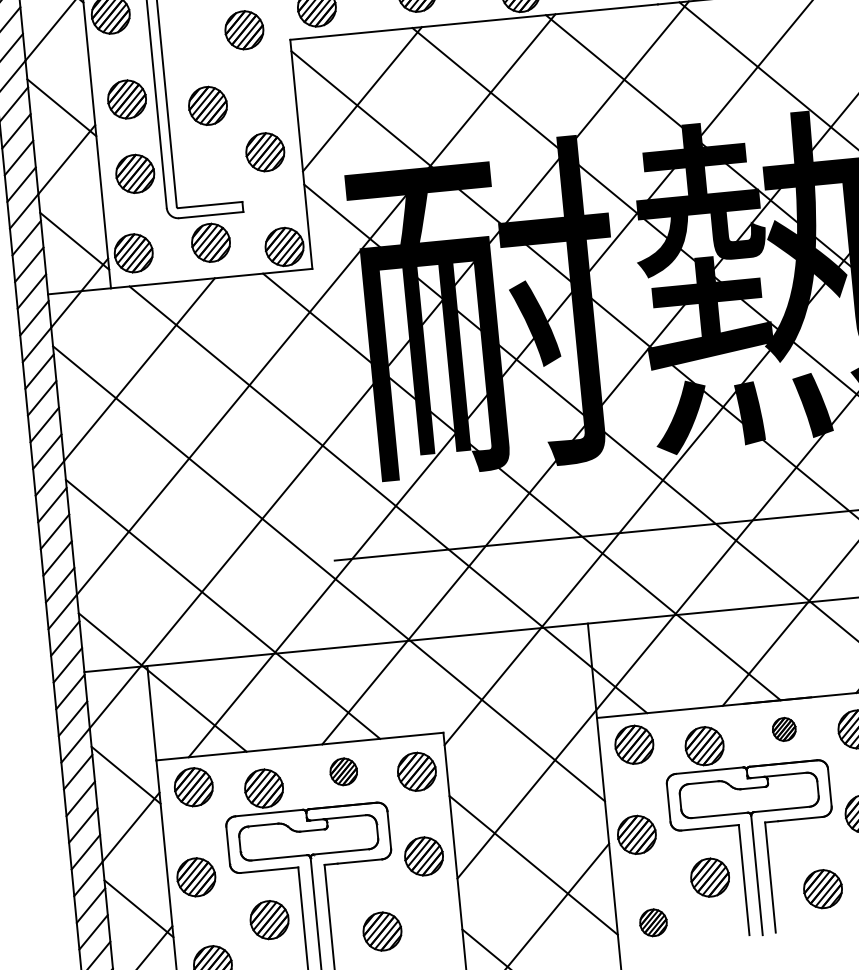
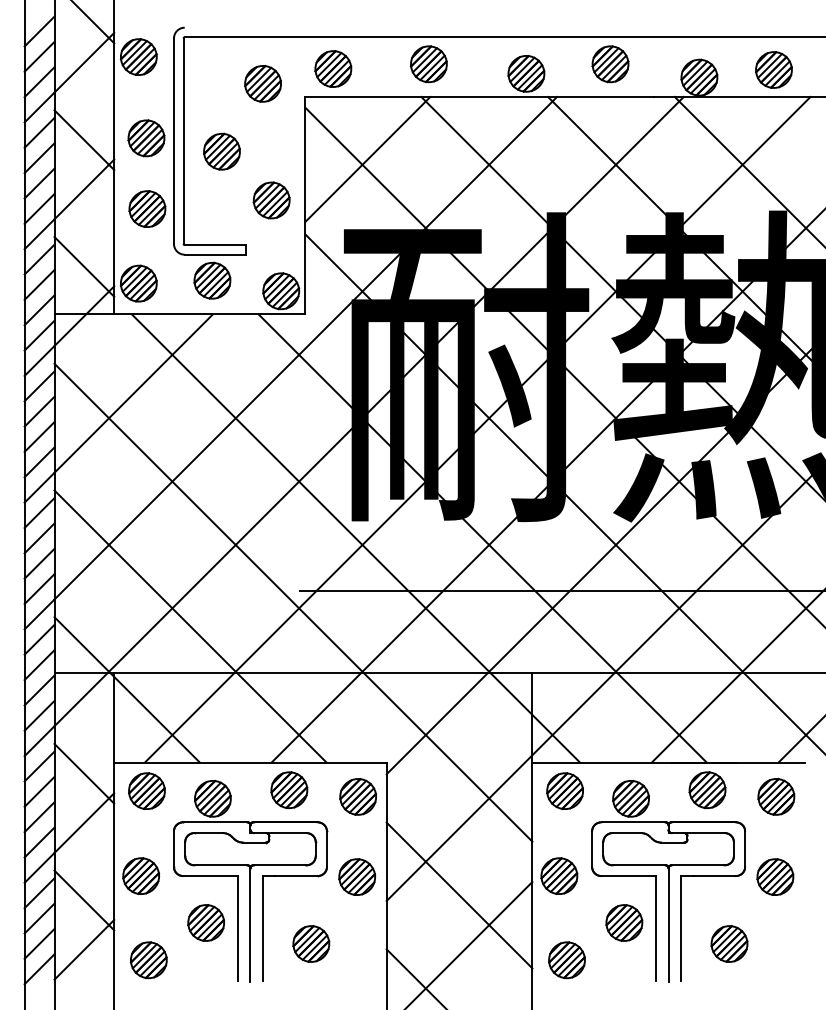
part: (784, 729) -> (707, 790), size x1.67
part: (343, 772) -> (289, 790), size x1.43
part: (652, 923) -> (566, 960), size x1.43

